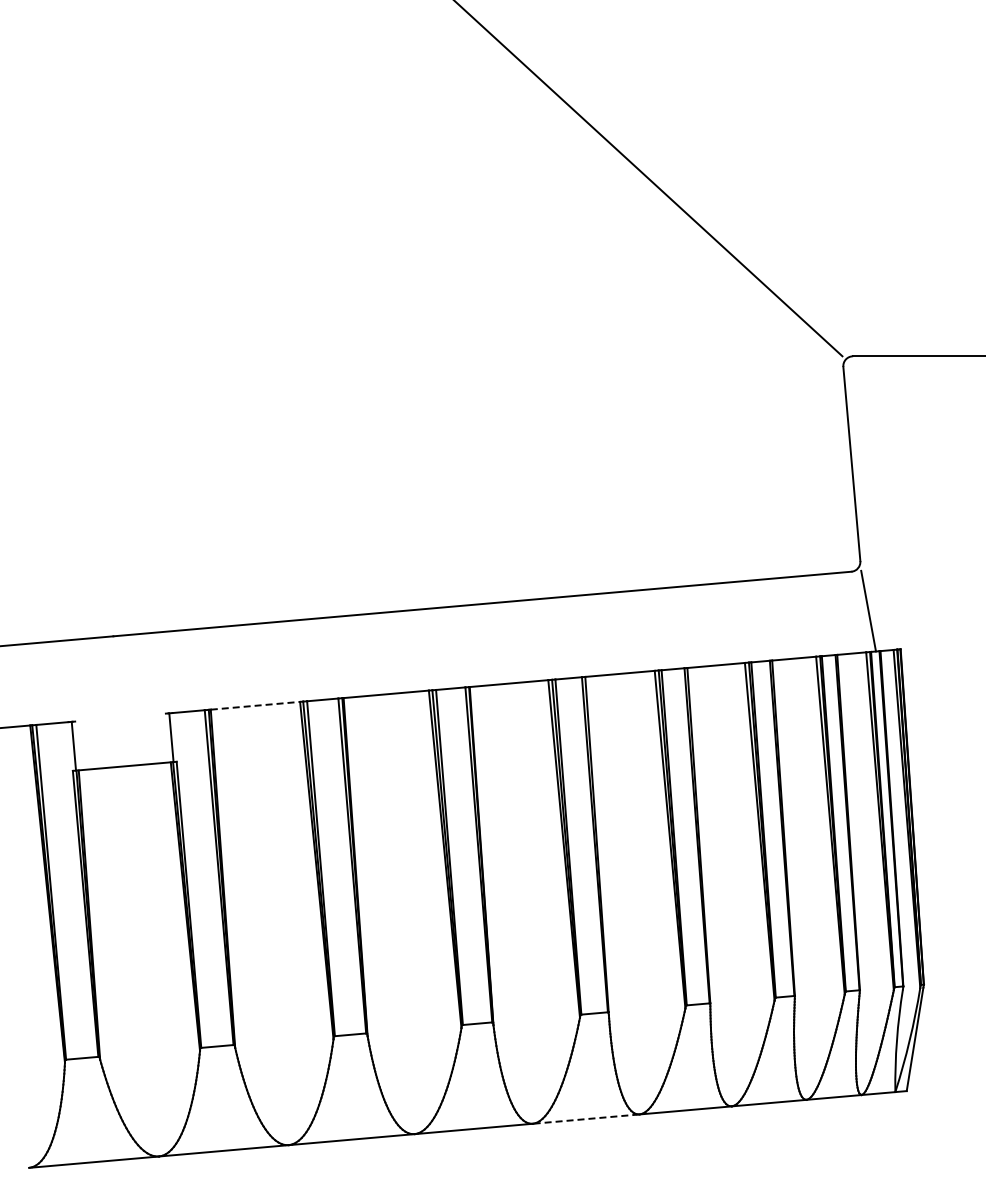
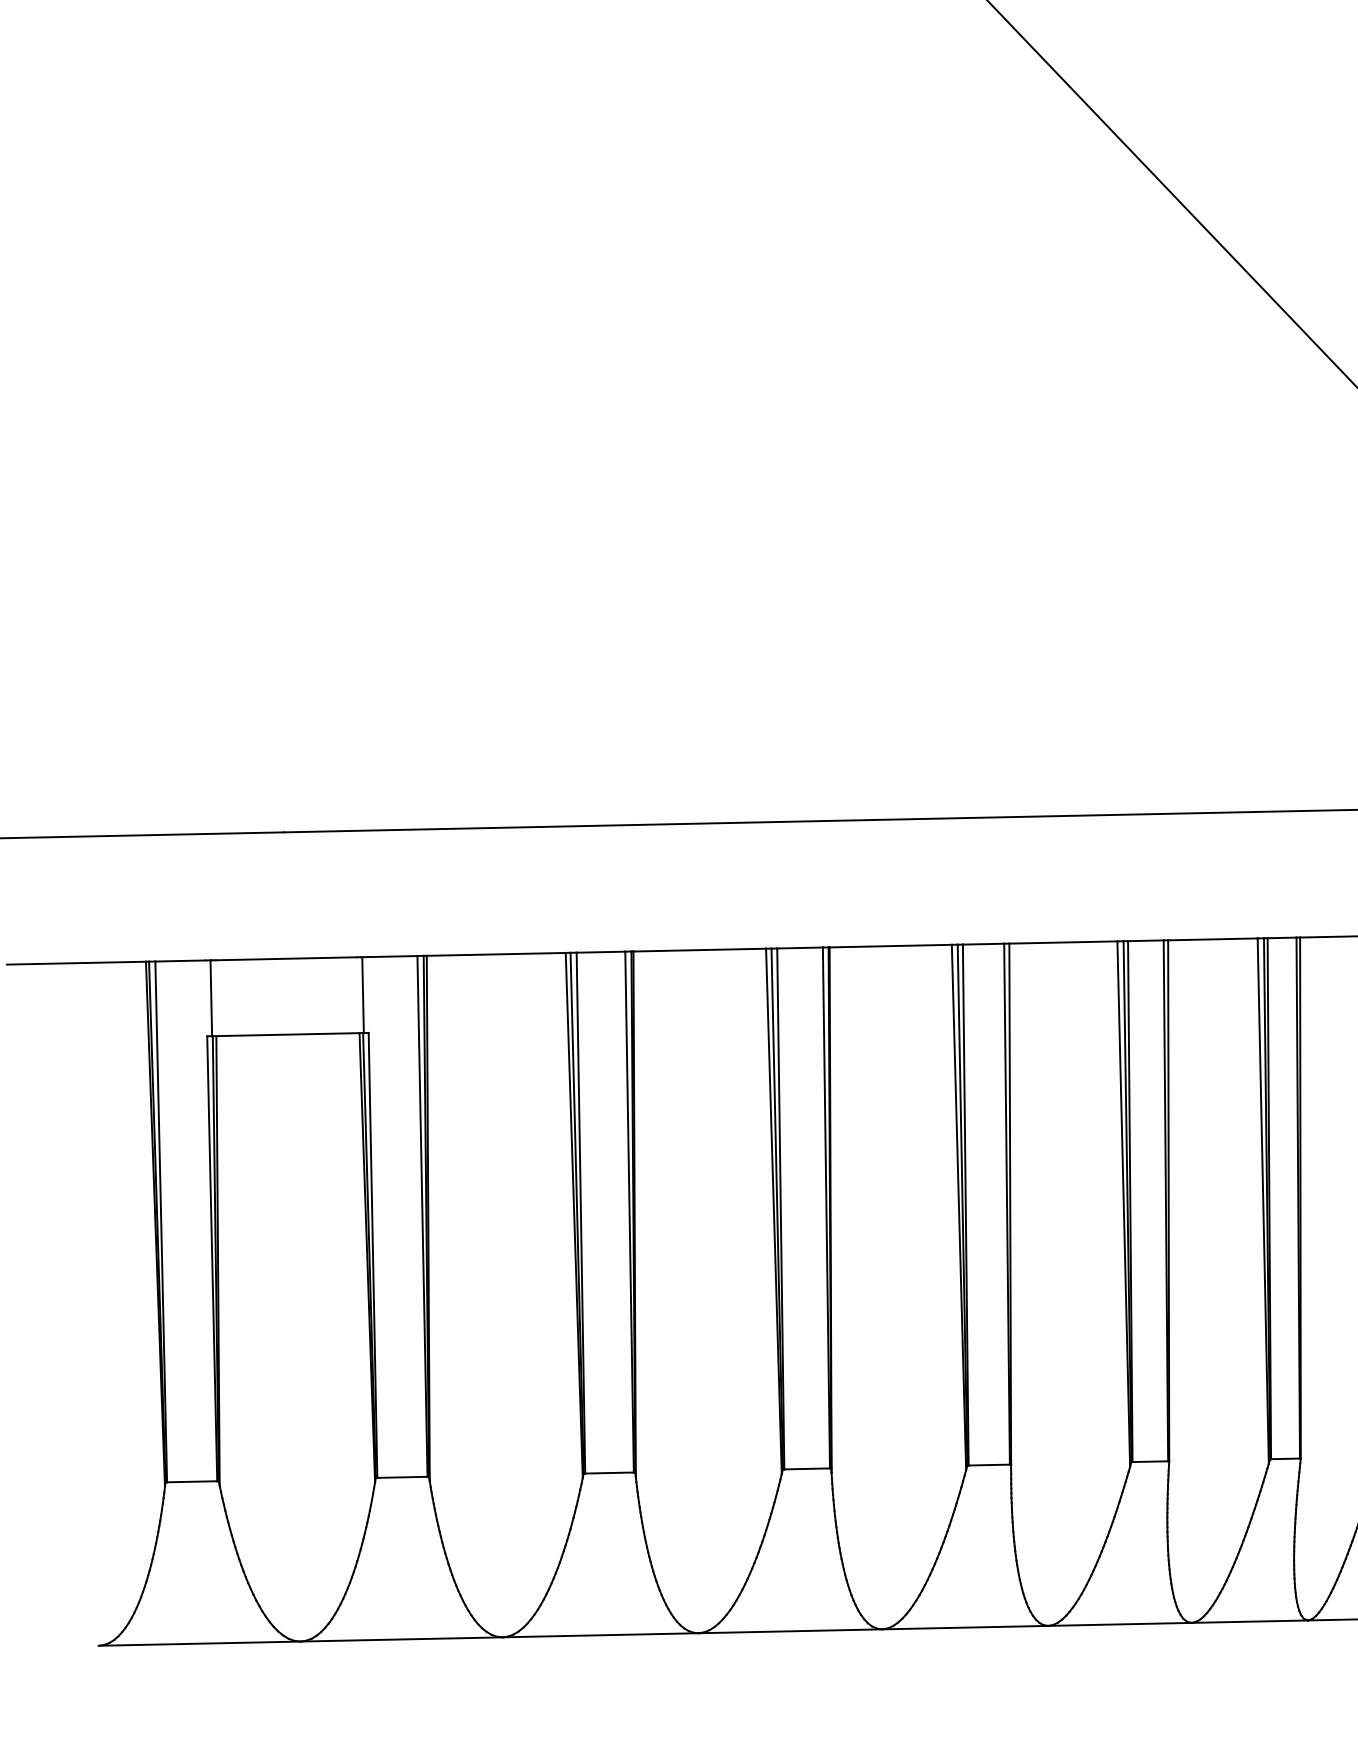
line: (255, 705) -> (496, 953), dashed -> solid
line: (120, 717) -> (286, 958), added
line: (587, 1119) -> (967, 1628), dashed -> solid

